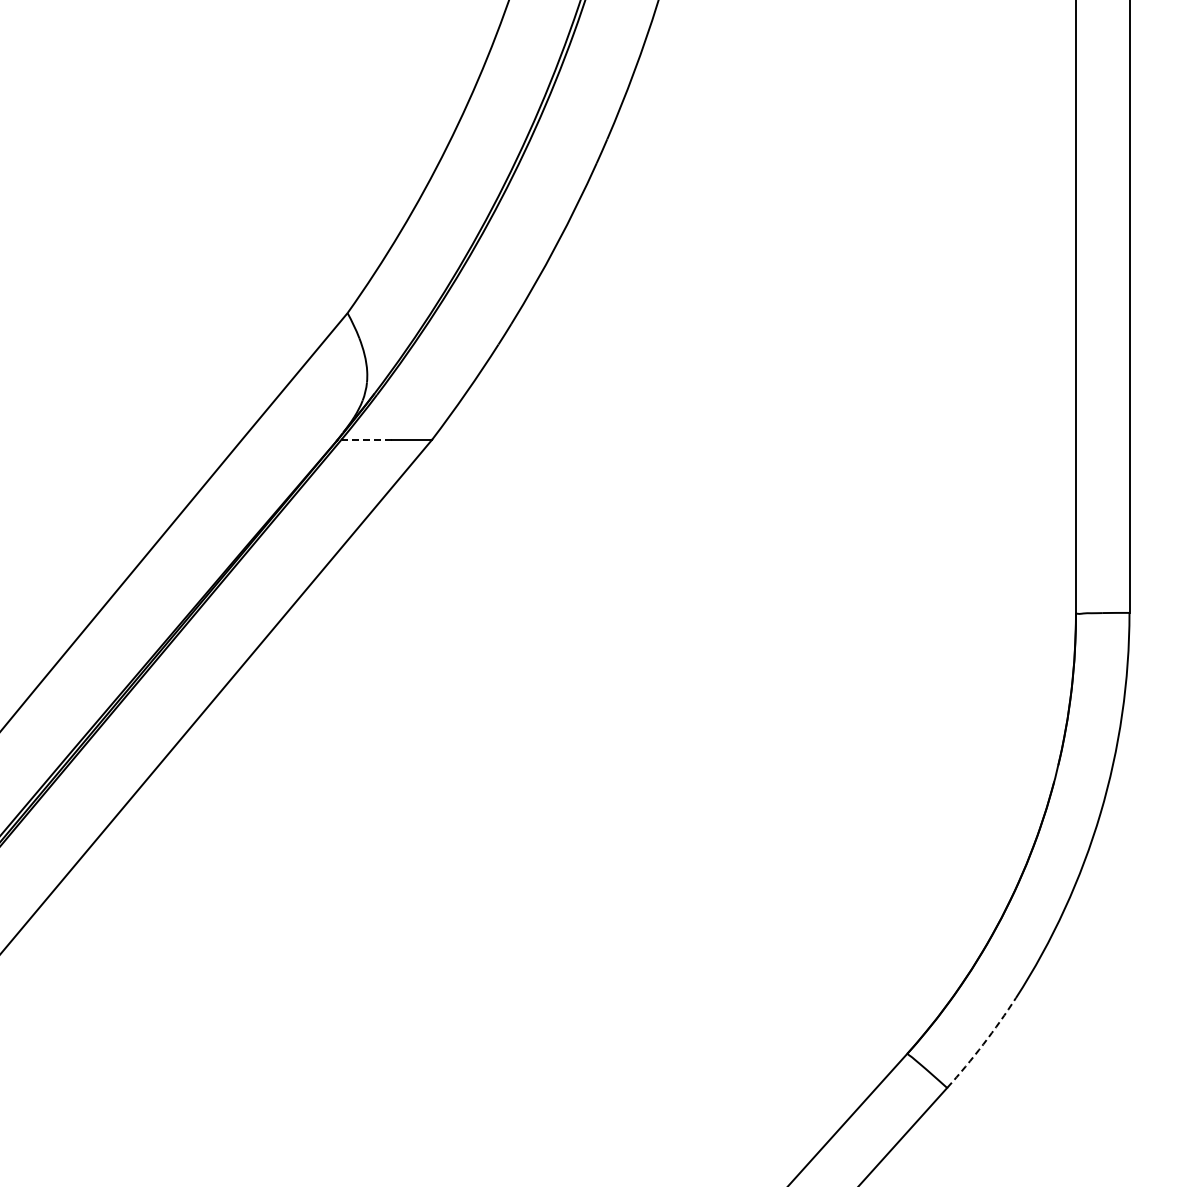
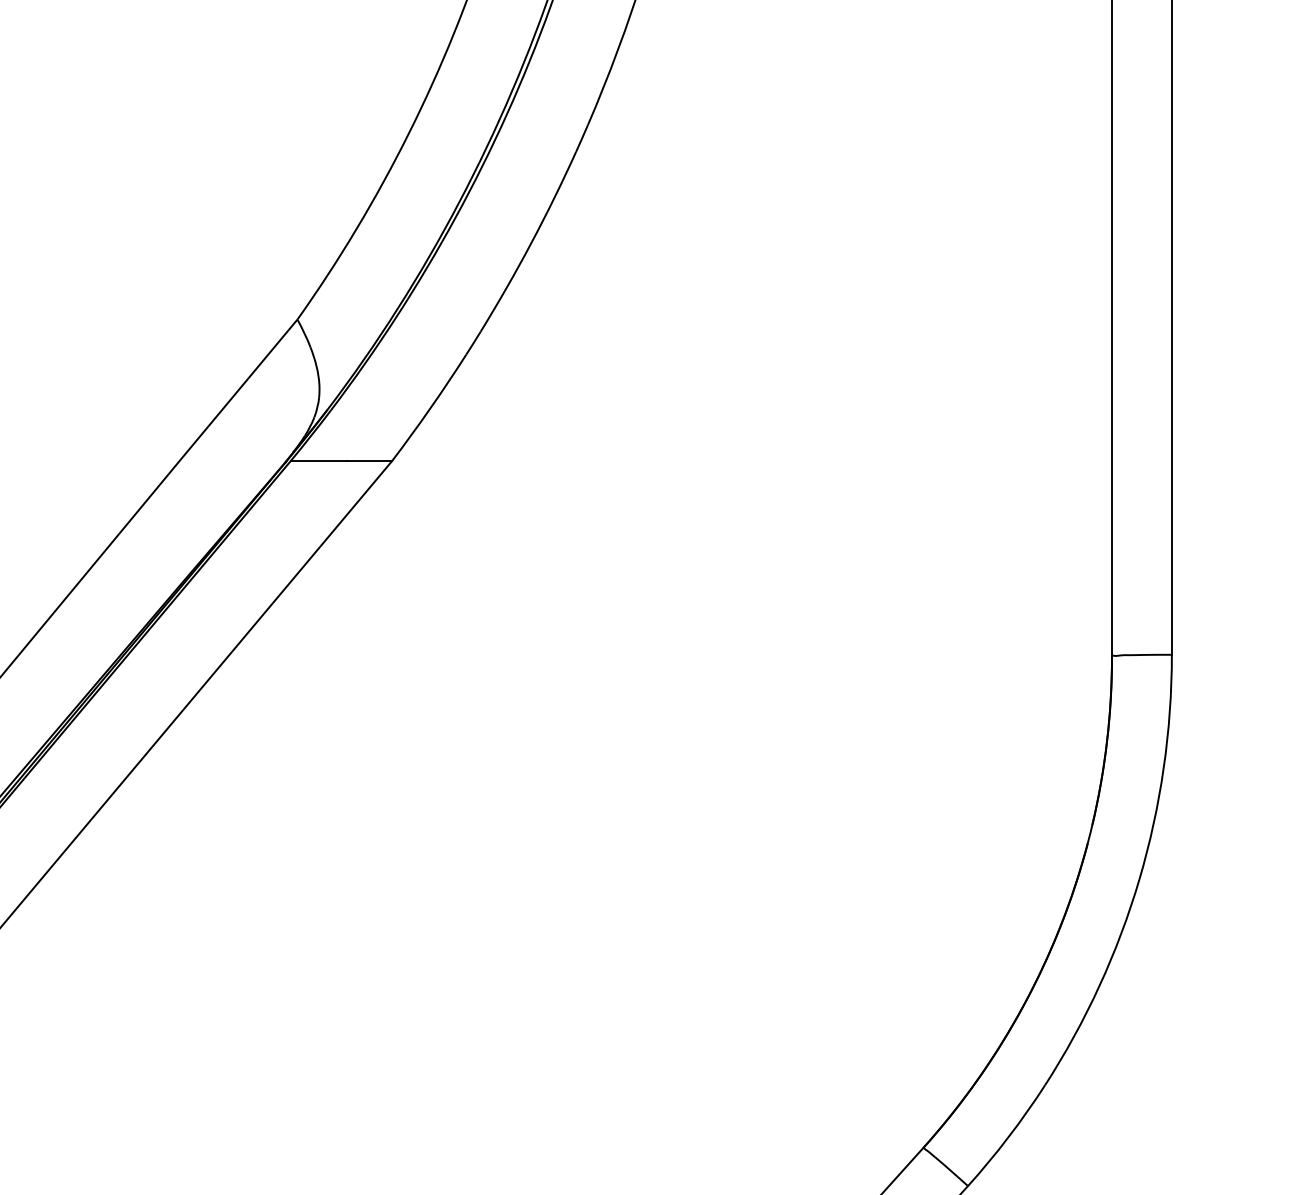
line: (366, 439) -> (318, 460), dashed -> solid
arc: (983, 1044) -> (1008, 1137), dashed -> solid

